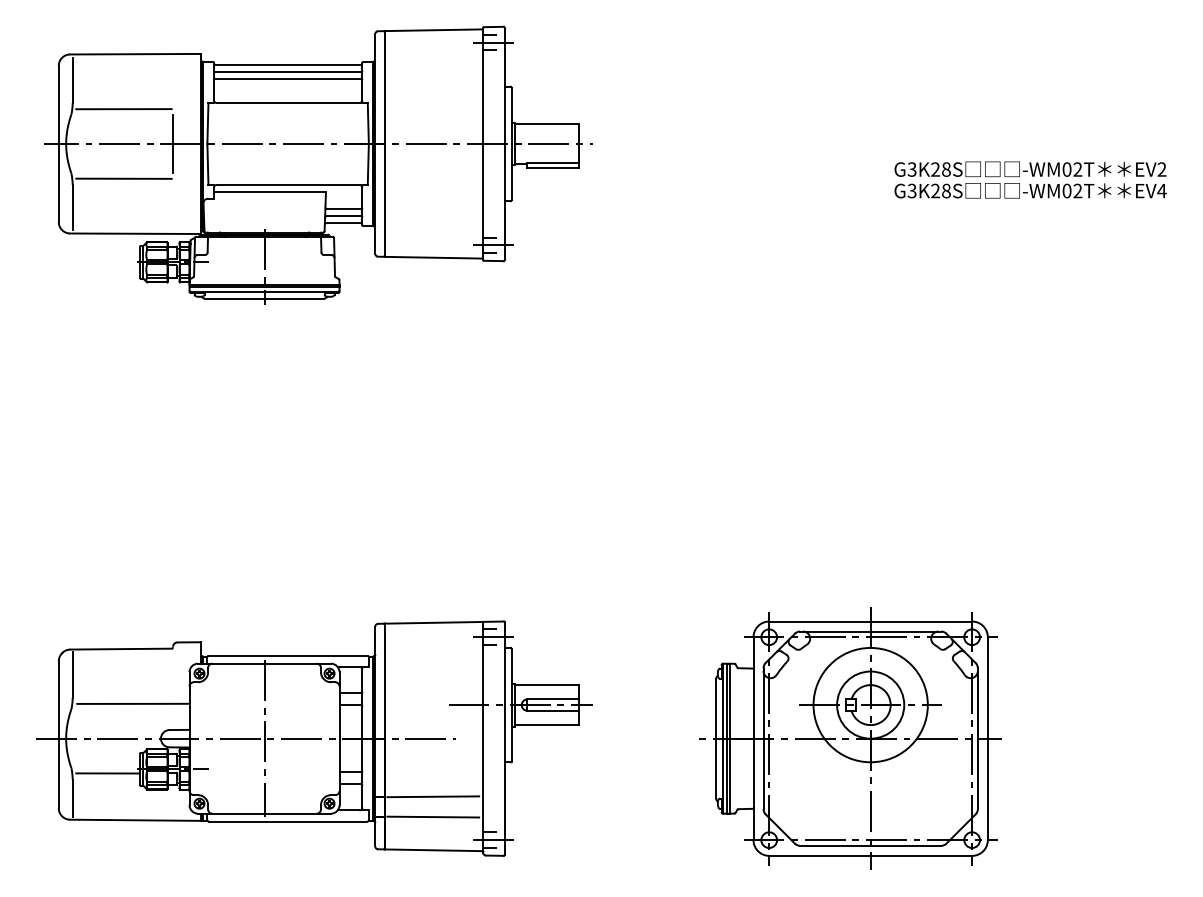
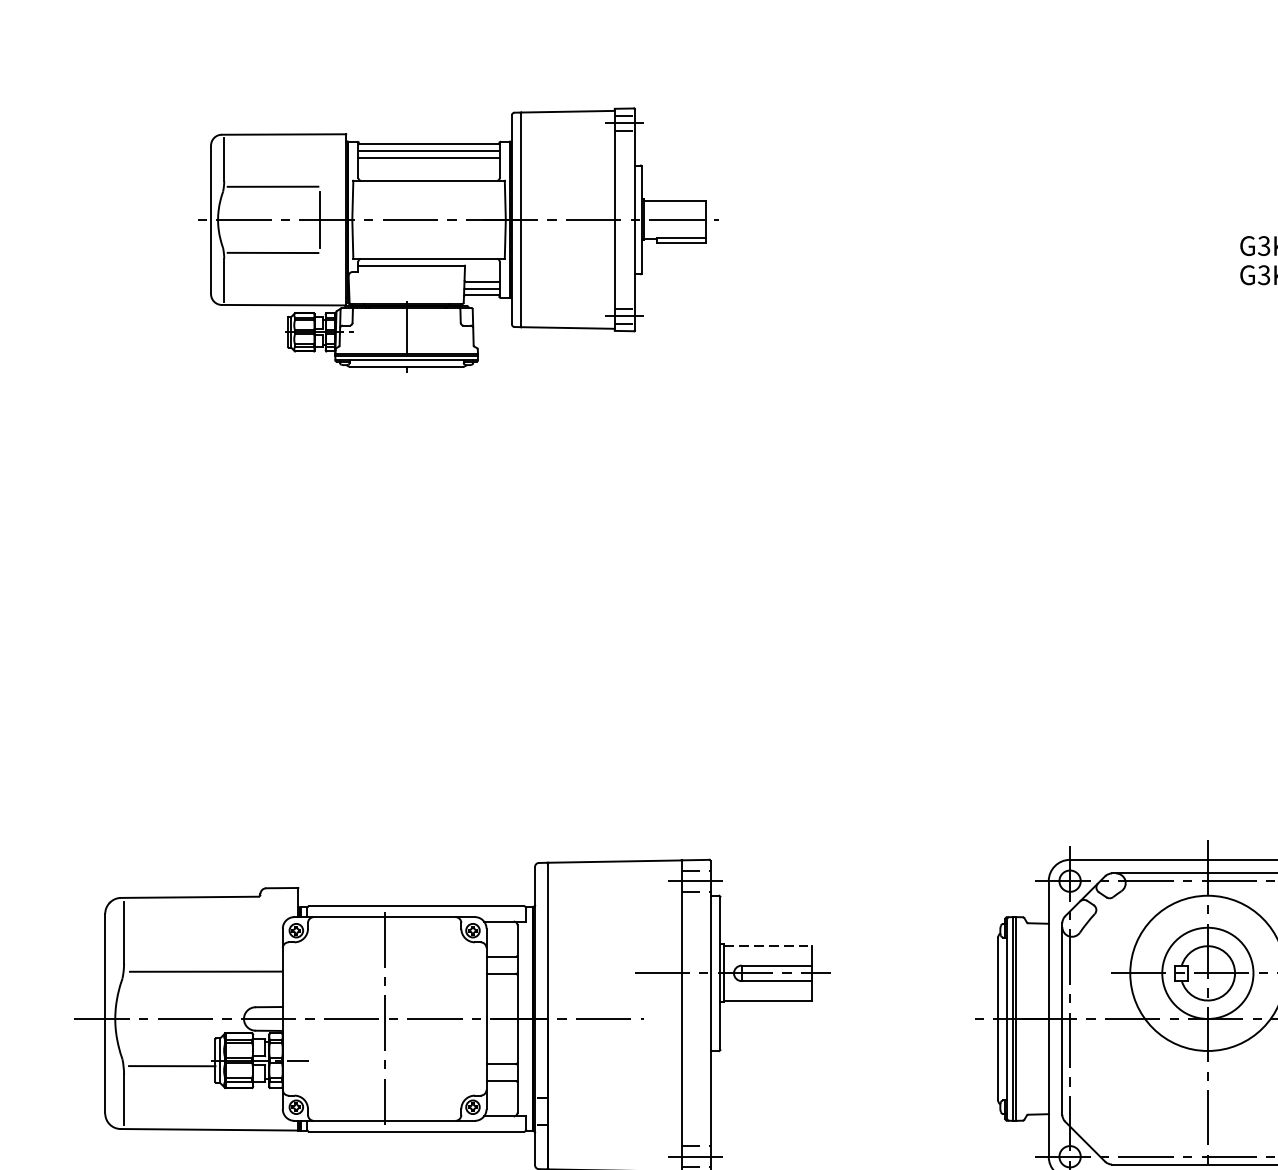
part: (318, 164) -> (457, 239), size x0.7
line: (547, 685) -> (768, 946), solid -> dashed
line: (433, 796) -> (614, 1097), removed
line: (433, 816) -> (614, 1124), removed

